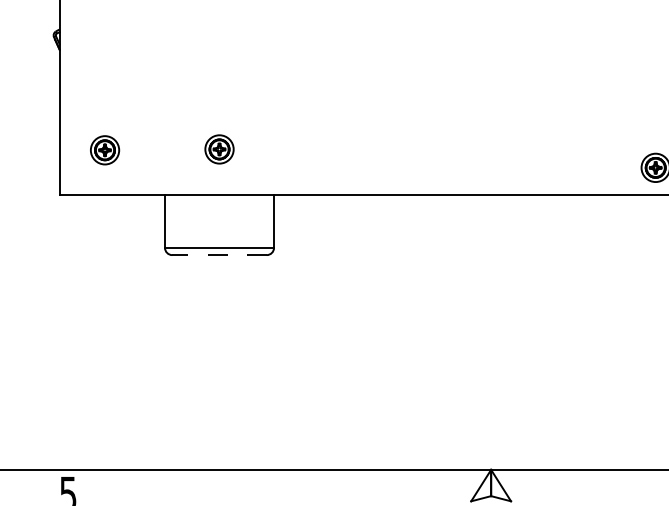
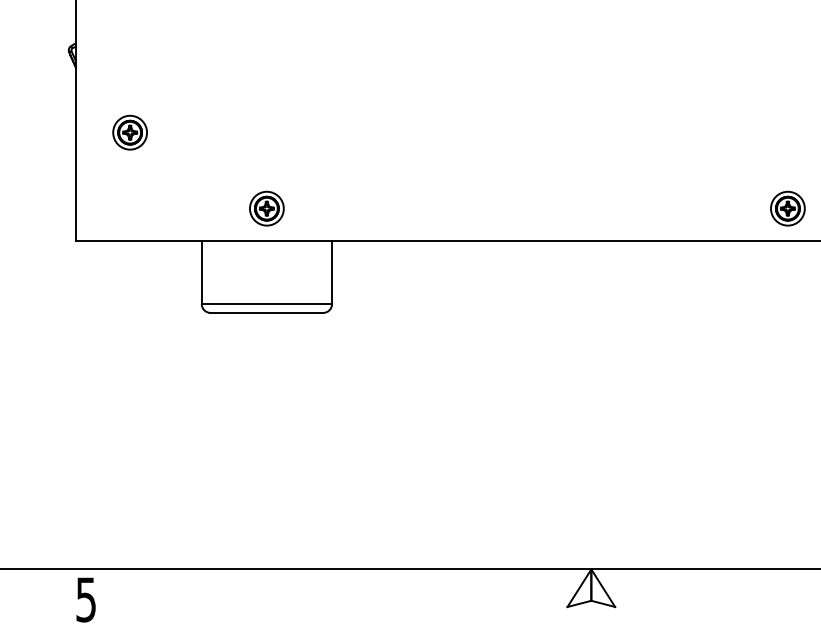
part: (219, 149) -> (266, 208), moved
part: (104, 150) -> (129, 132), moved
line: (219, 254) -> (266, 312), dashed -> solid

